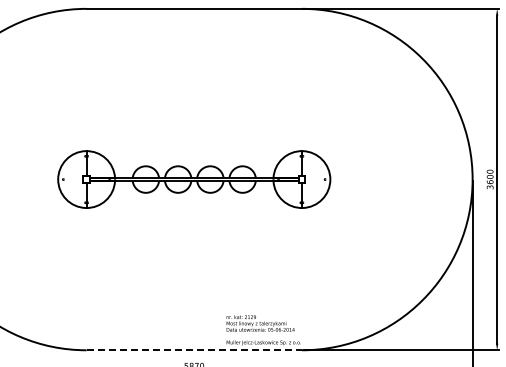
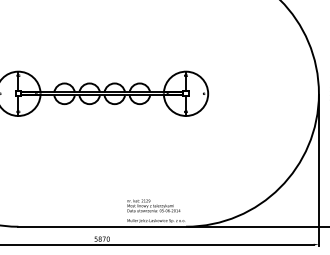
line: (194, 350) -> (102, 226), dashed -> solid

